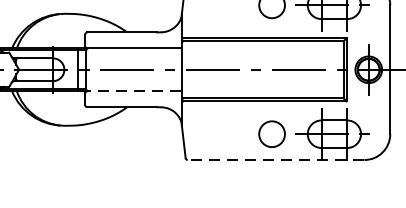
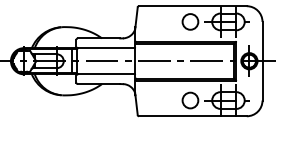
line: (134, 91) -> (106, 74), dashed -> solid
line: (275, 160) -> (192, 116), dashed -> solid

